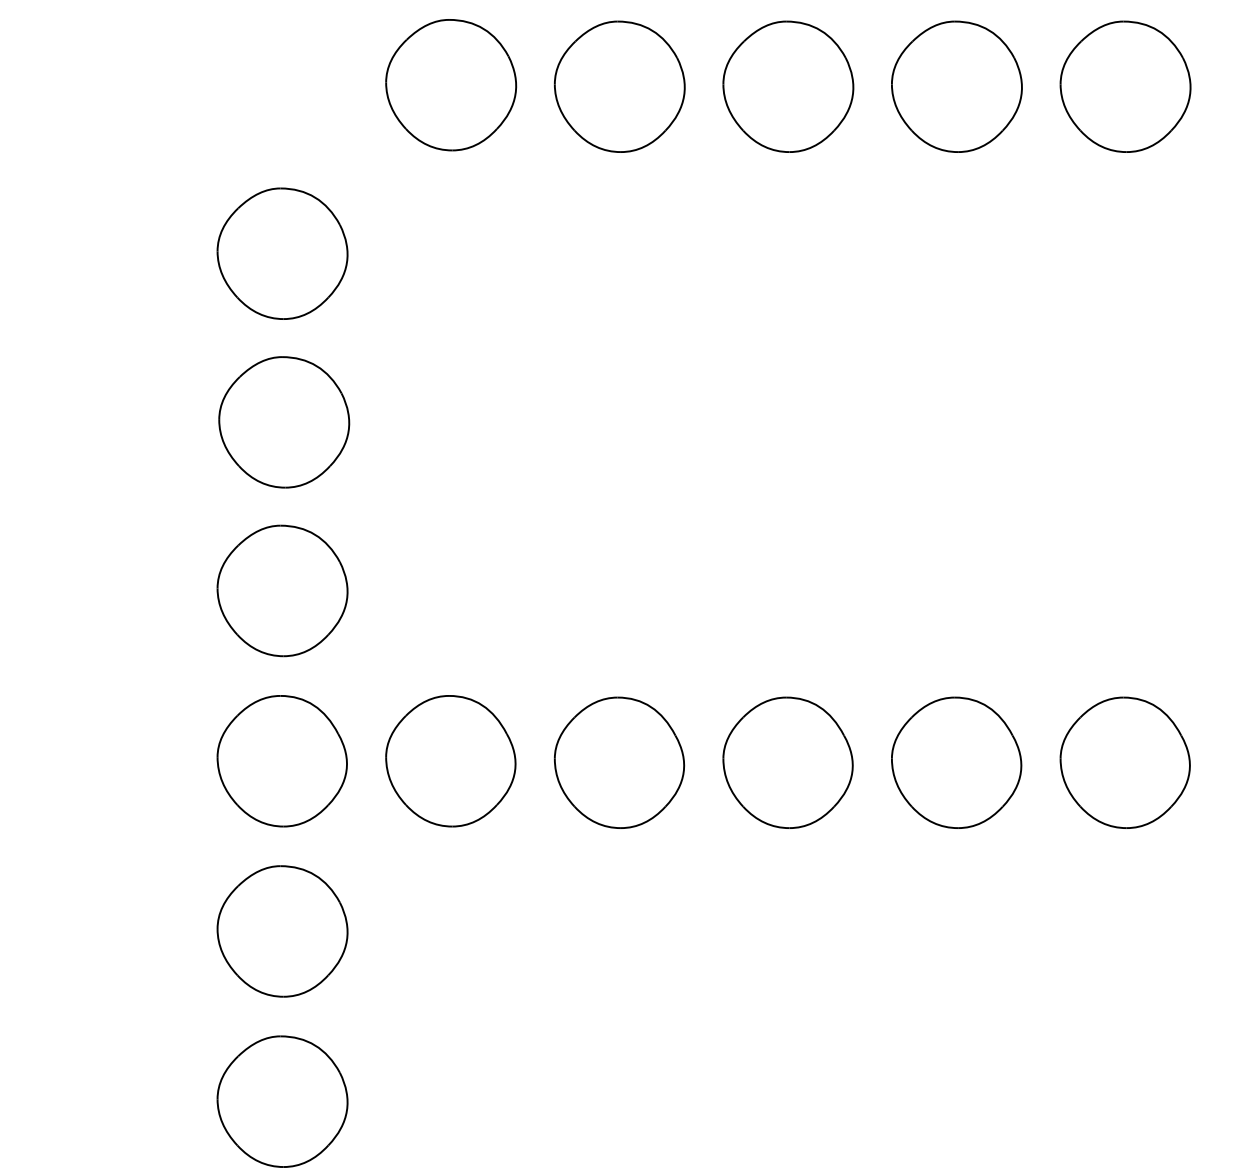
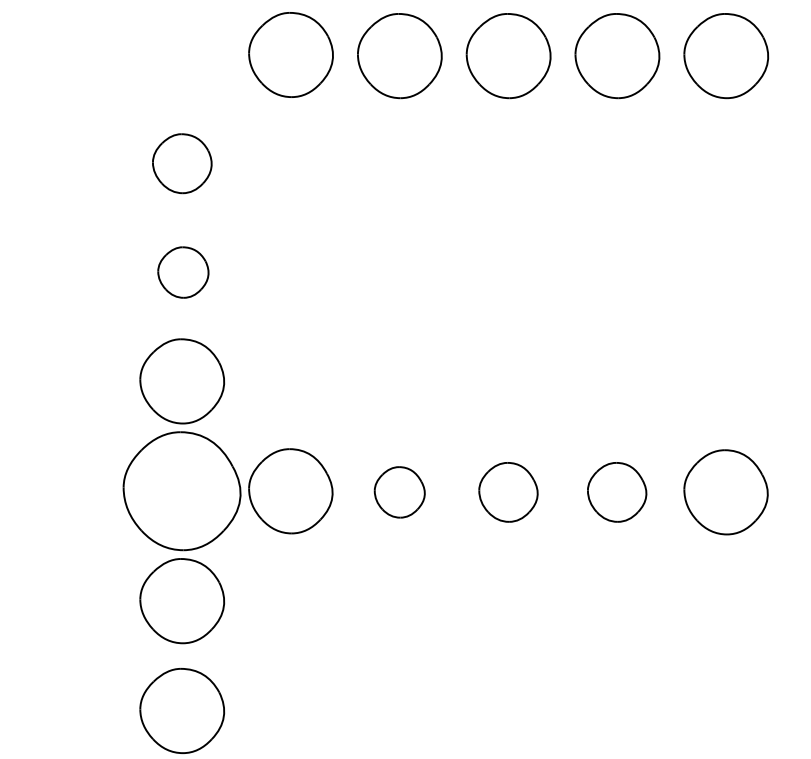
part: (282, 253) -> (182, 163), size x0.7
part: (284, 422) -> (183, 272), size x0.6
part: (281, 761) -> (181, 491), size x1.4
part: (619, 763) -> (399, 492), size x0.6
part: (788, 763) -> (508, 492), size x0.7
part: (955, 763) -> (616, 492), size x0.7

